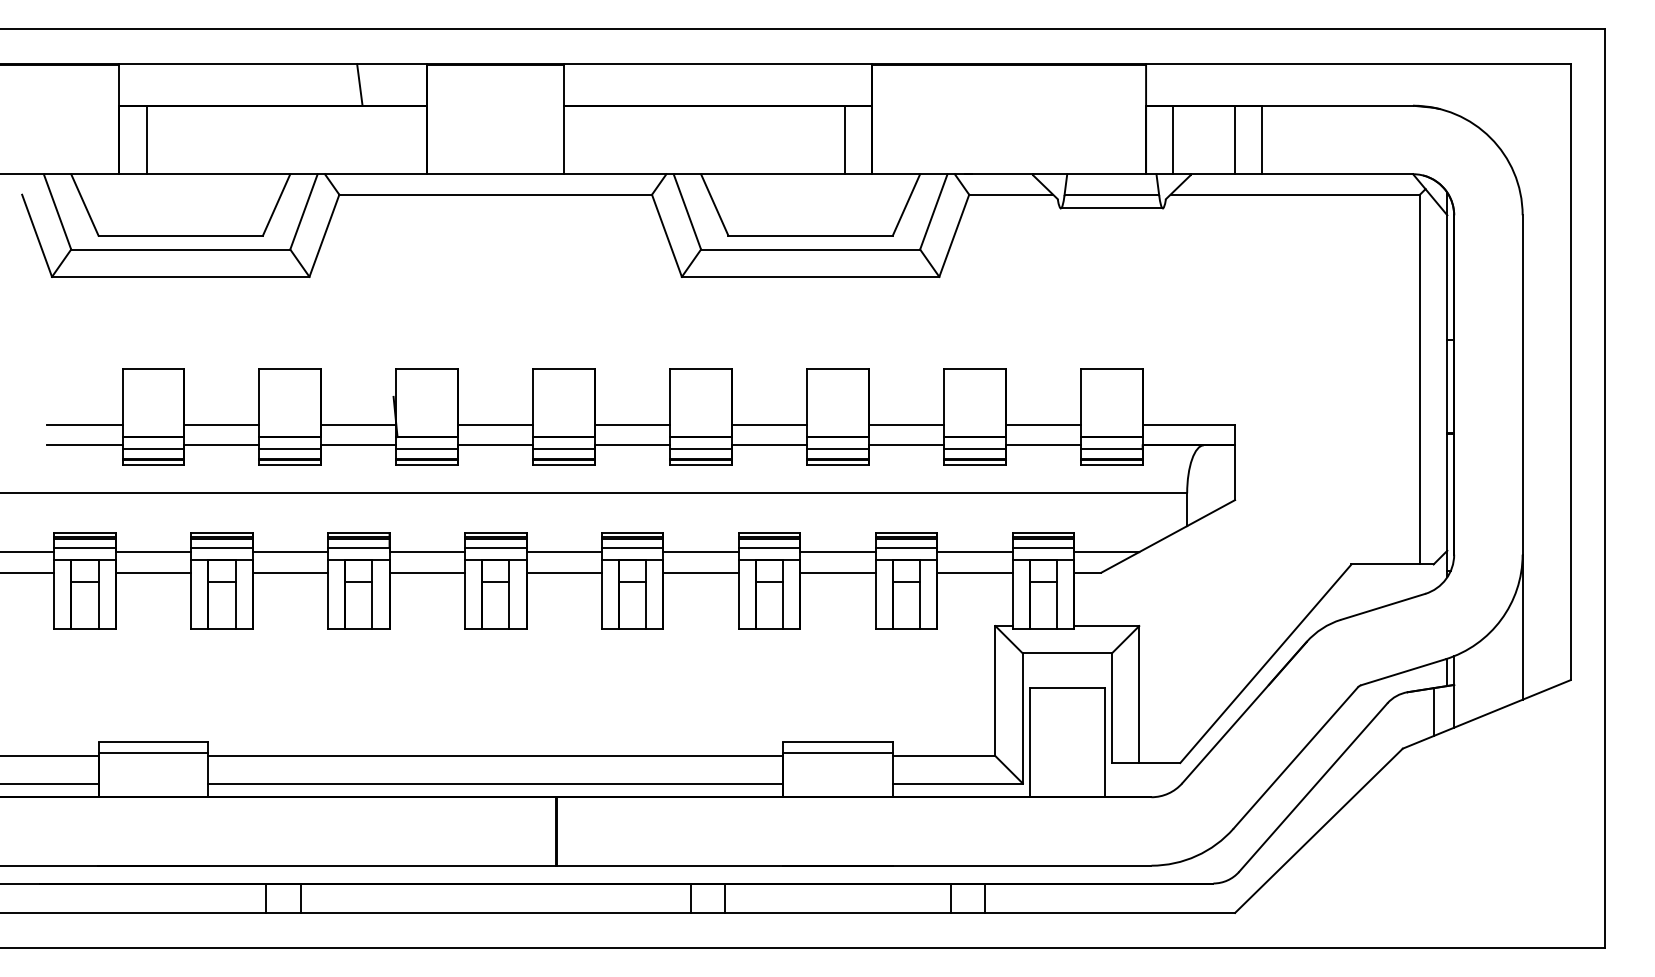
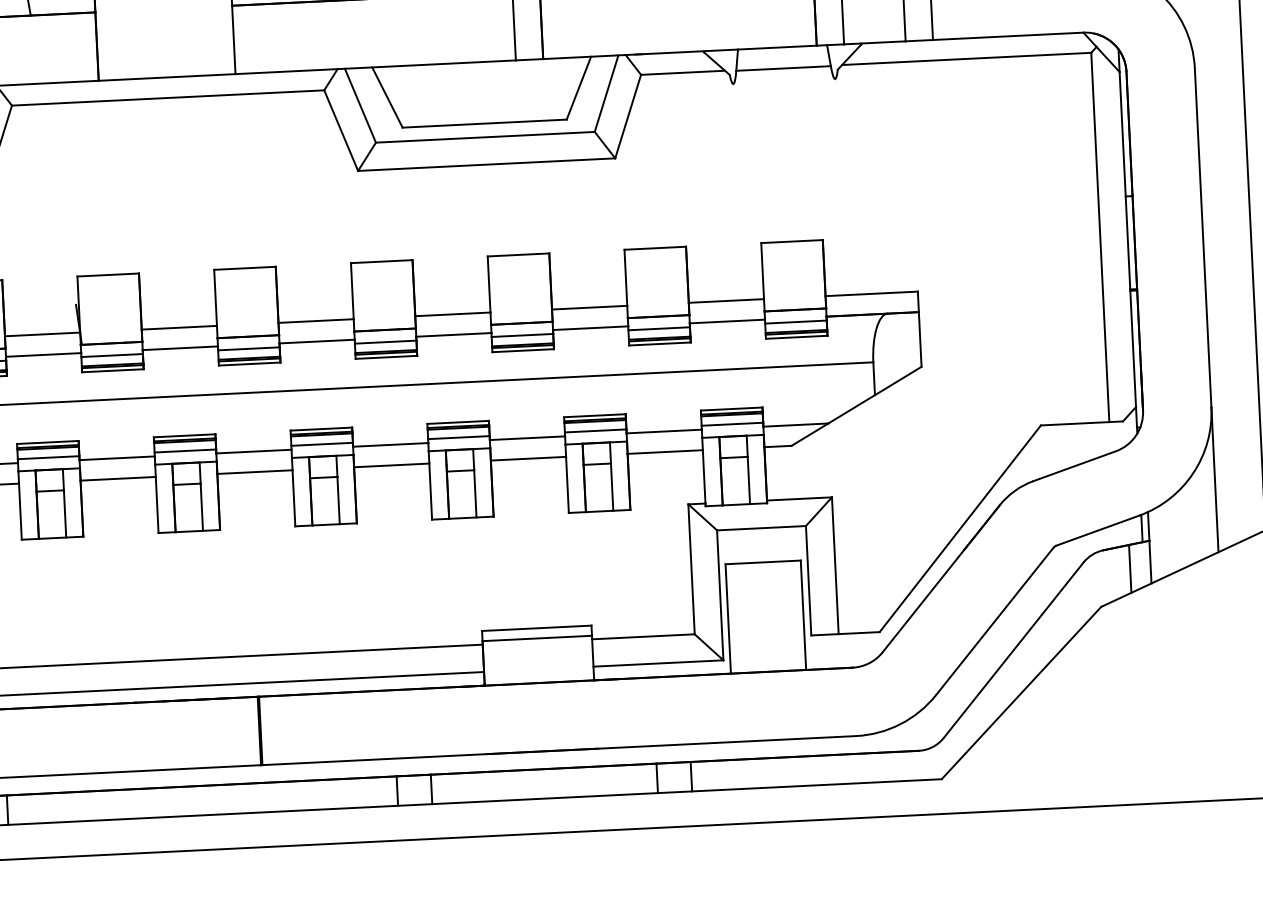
line: (1111, 208) -> (783, 81), removed

